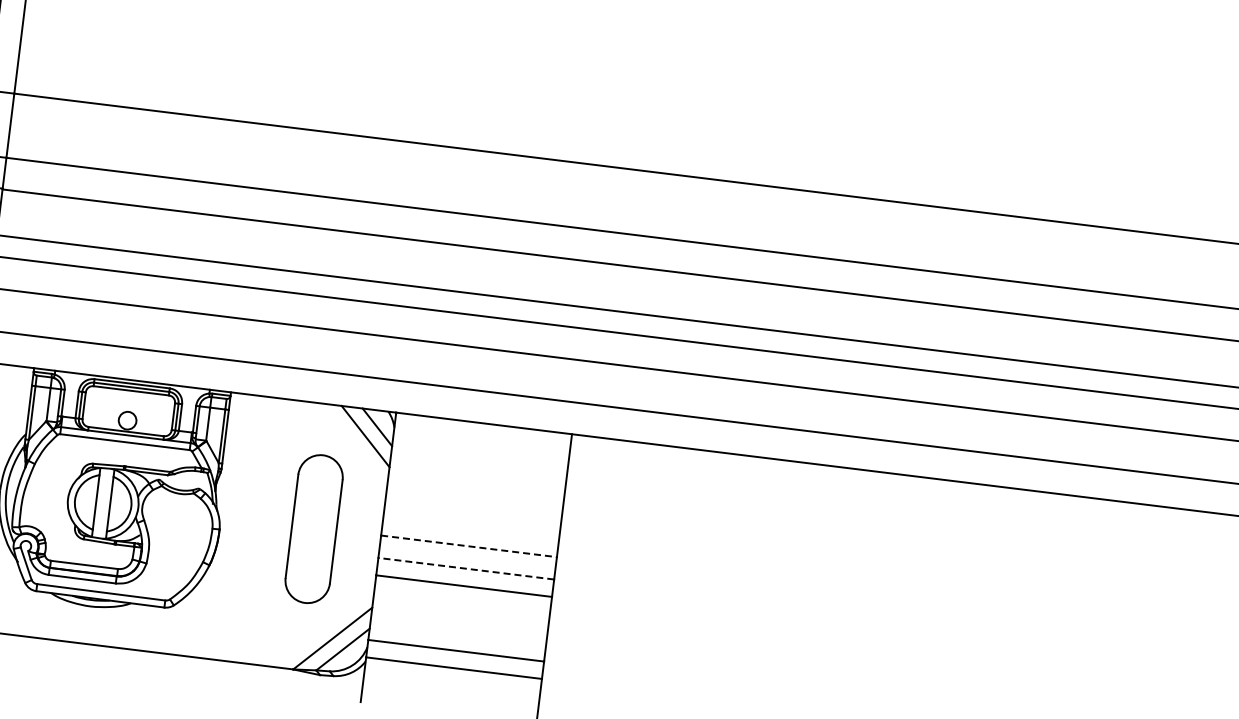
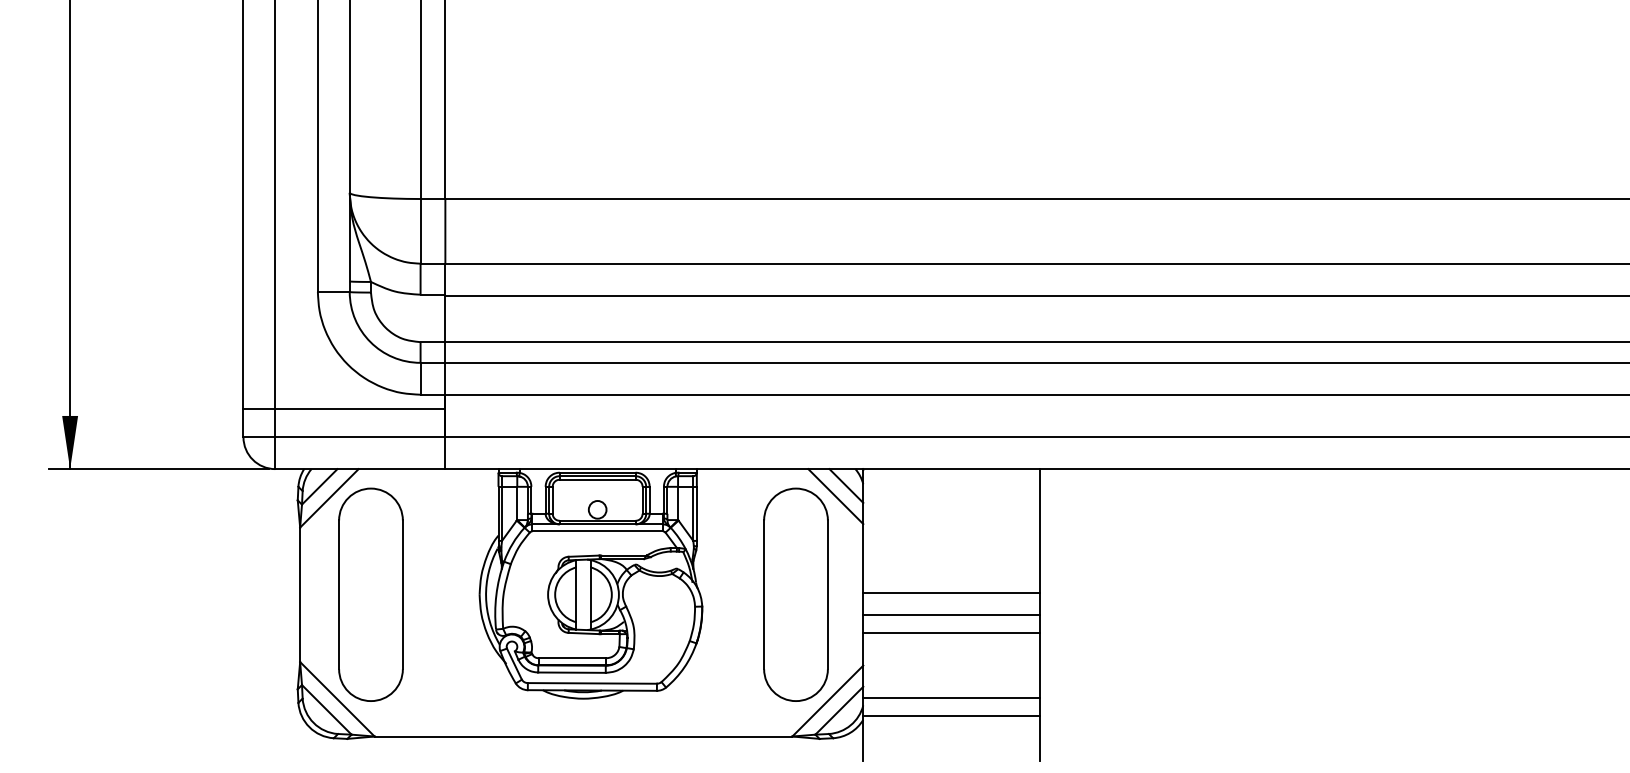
part: (313, 528) -> (795, 594), size x1.43
line: (468, 545) -> (951, 592), dashed -> solid
line: (465, 568) -> (951, 615), dashed -> solid

